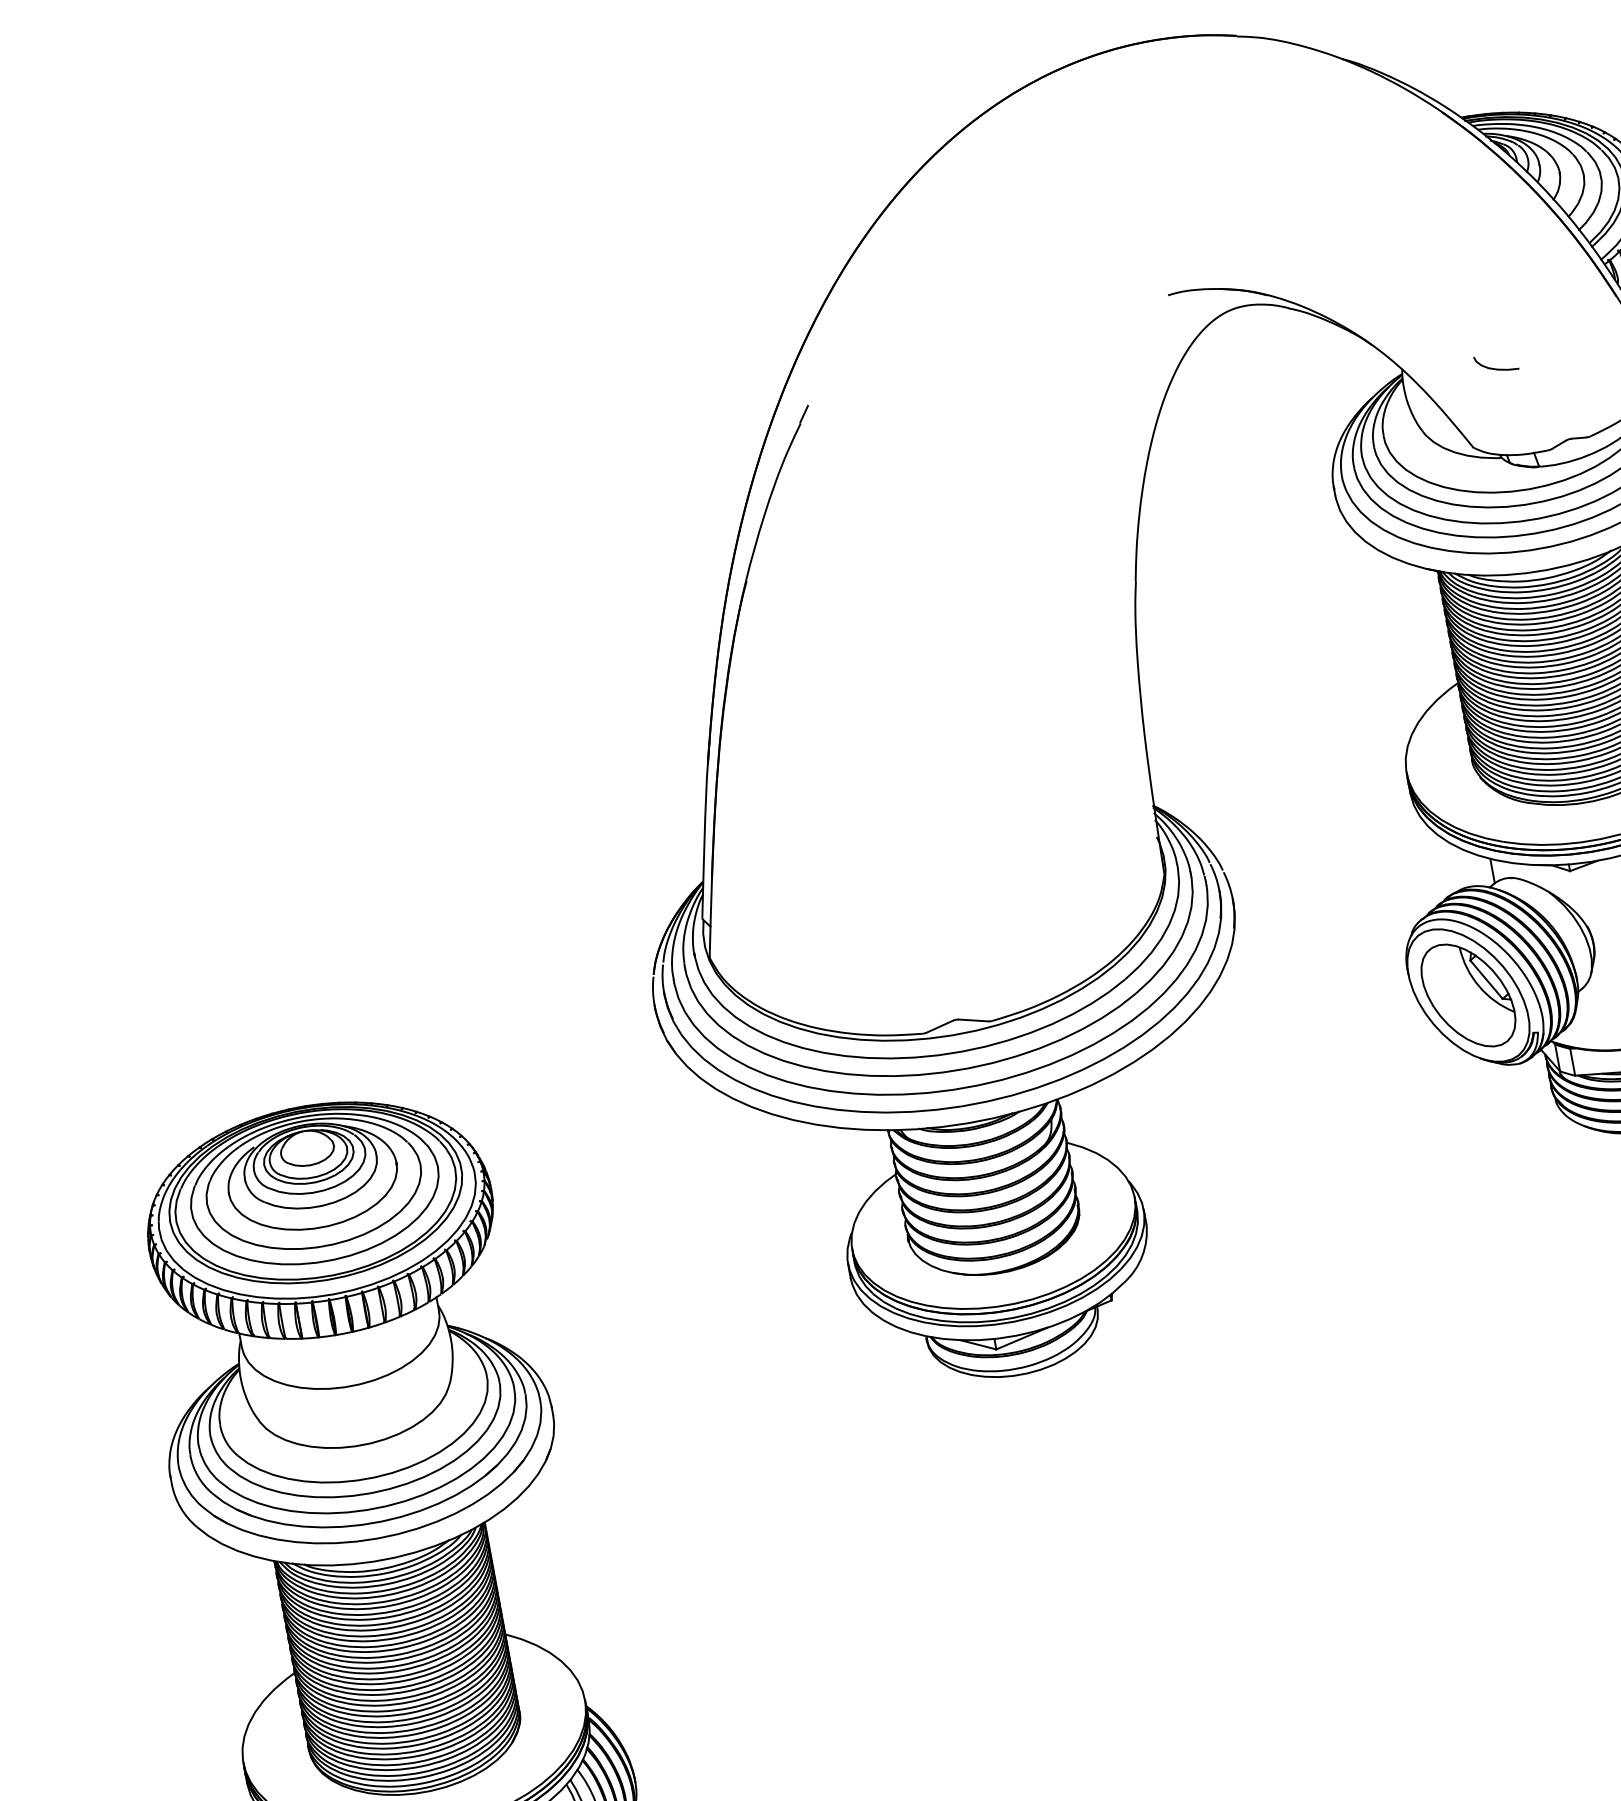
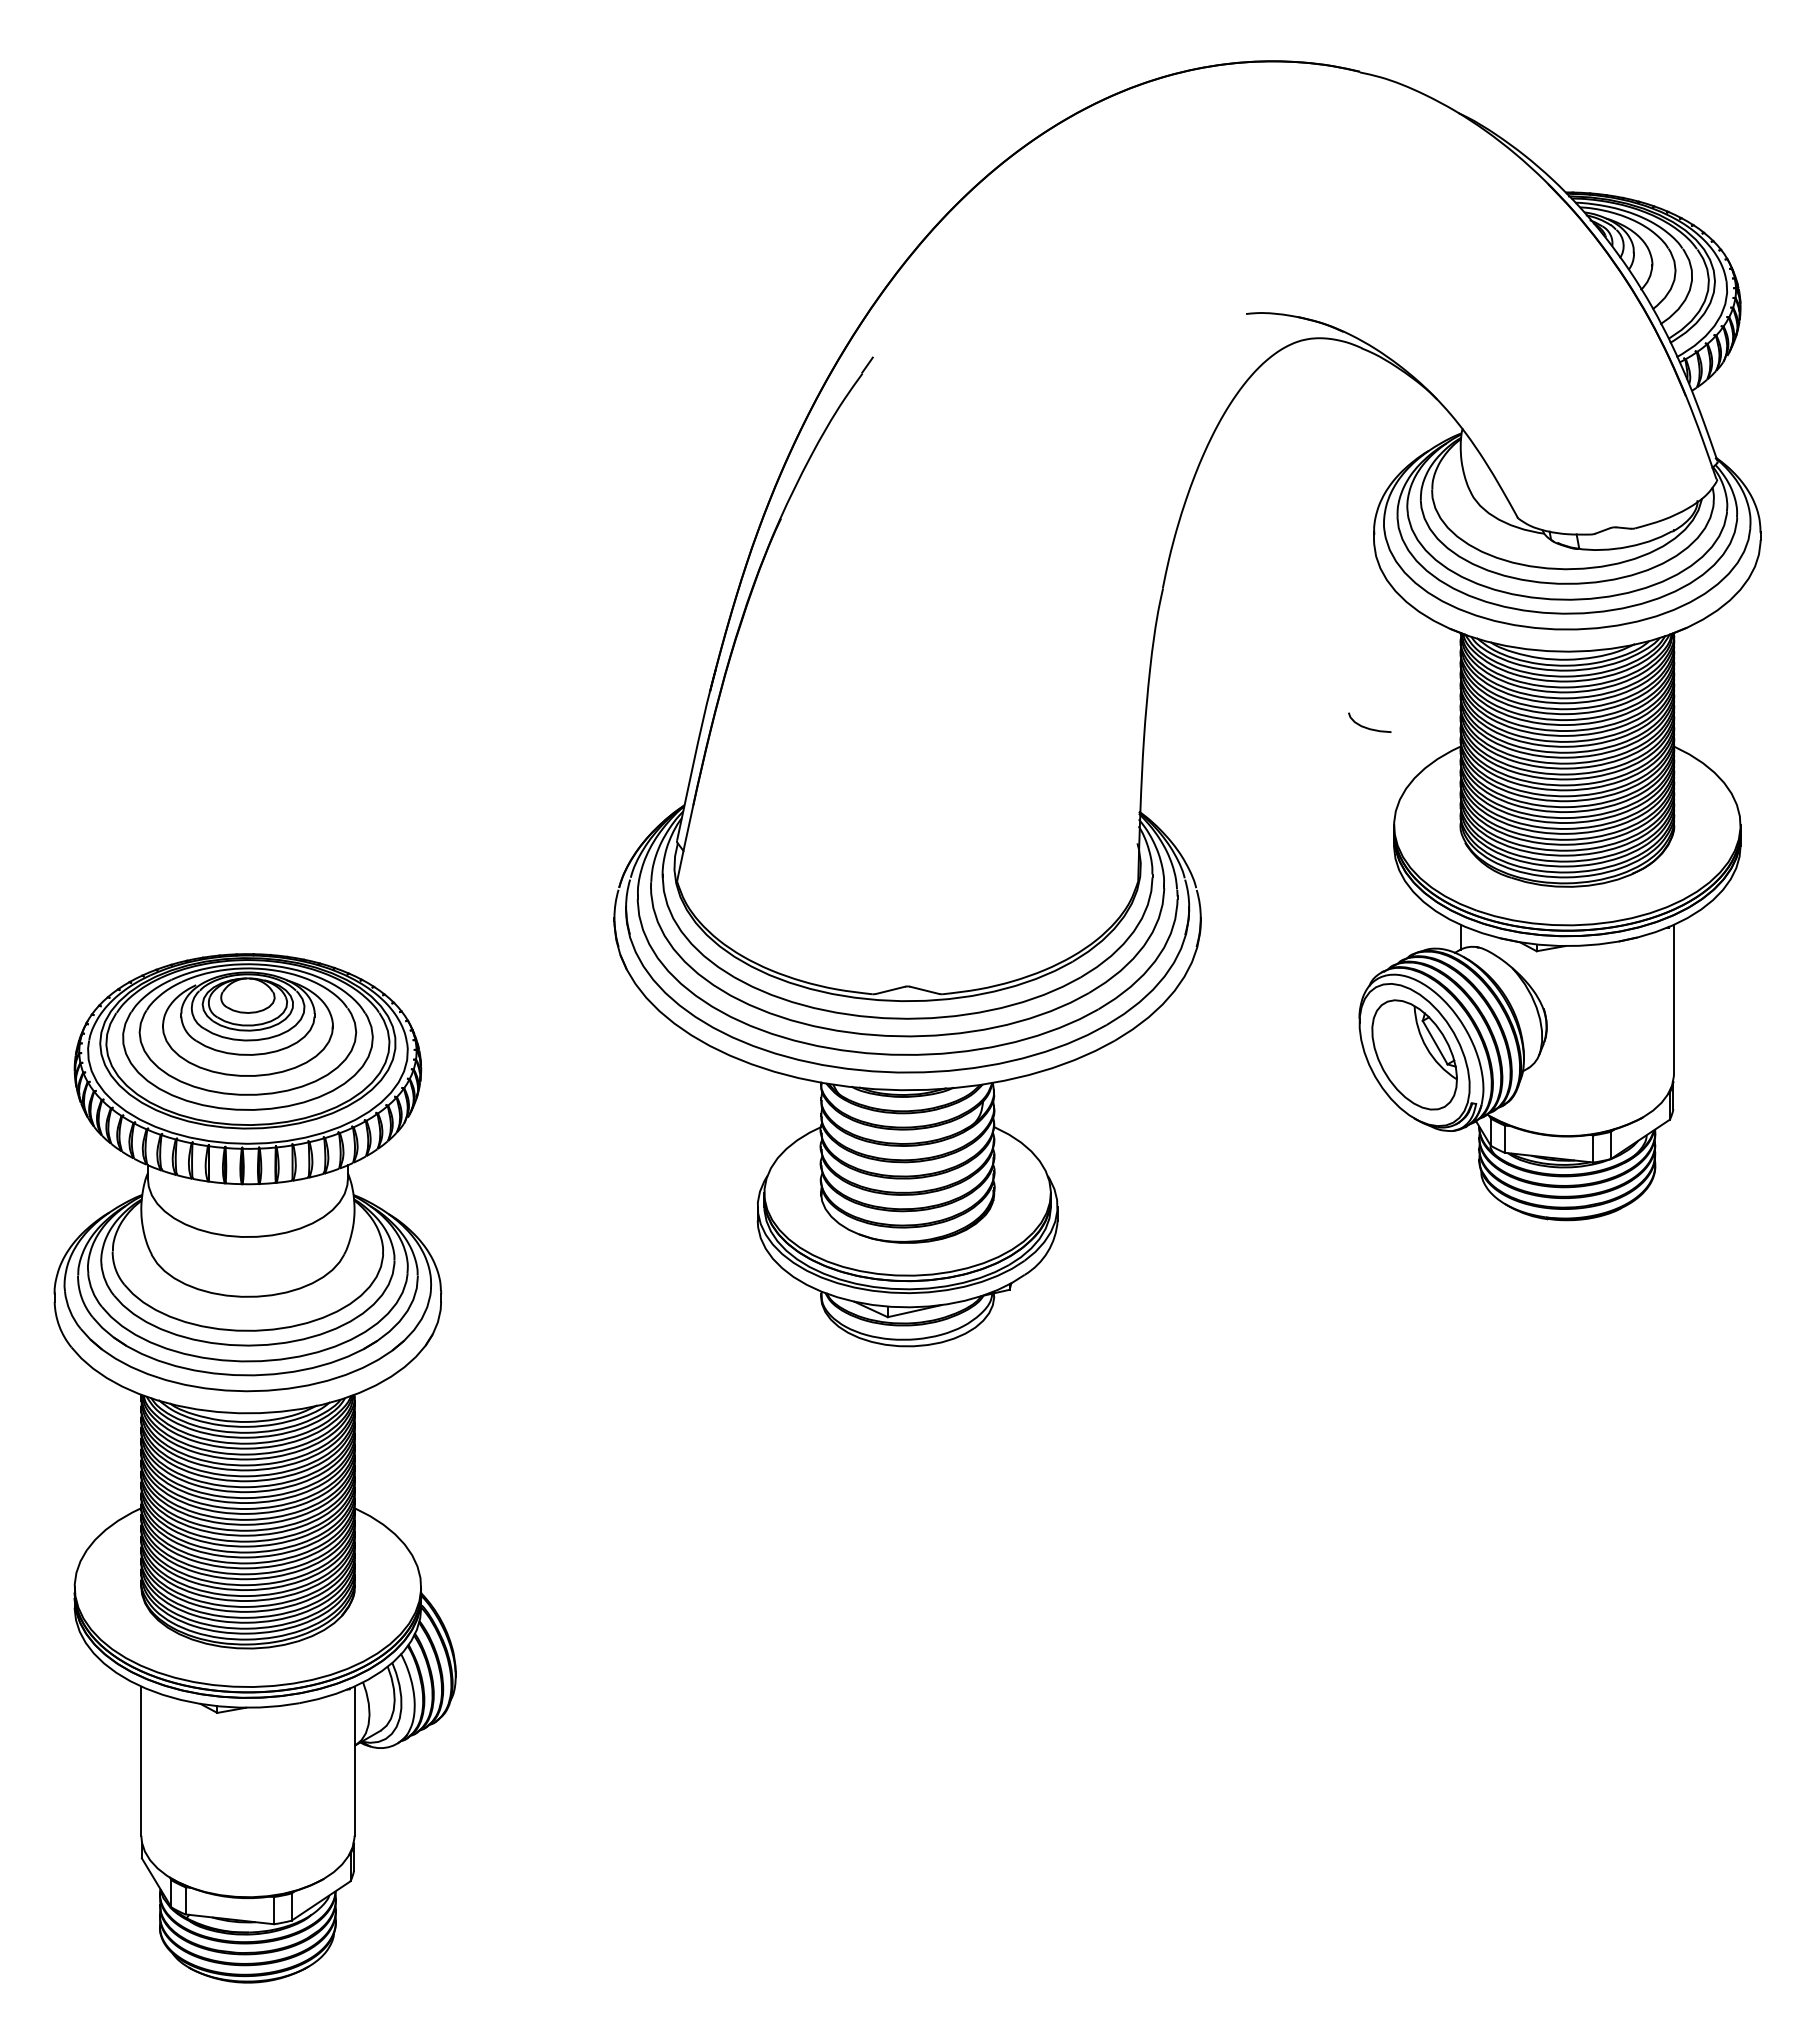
curve: (1495, 368) -> (1368, 727), moved

